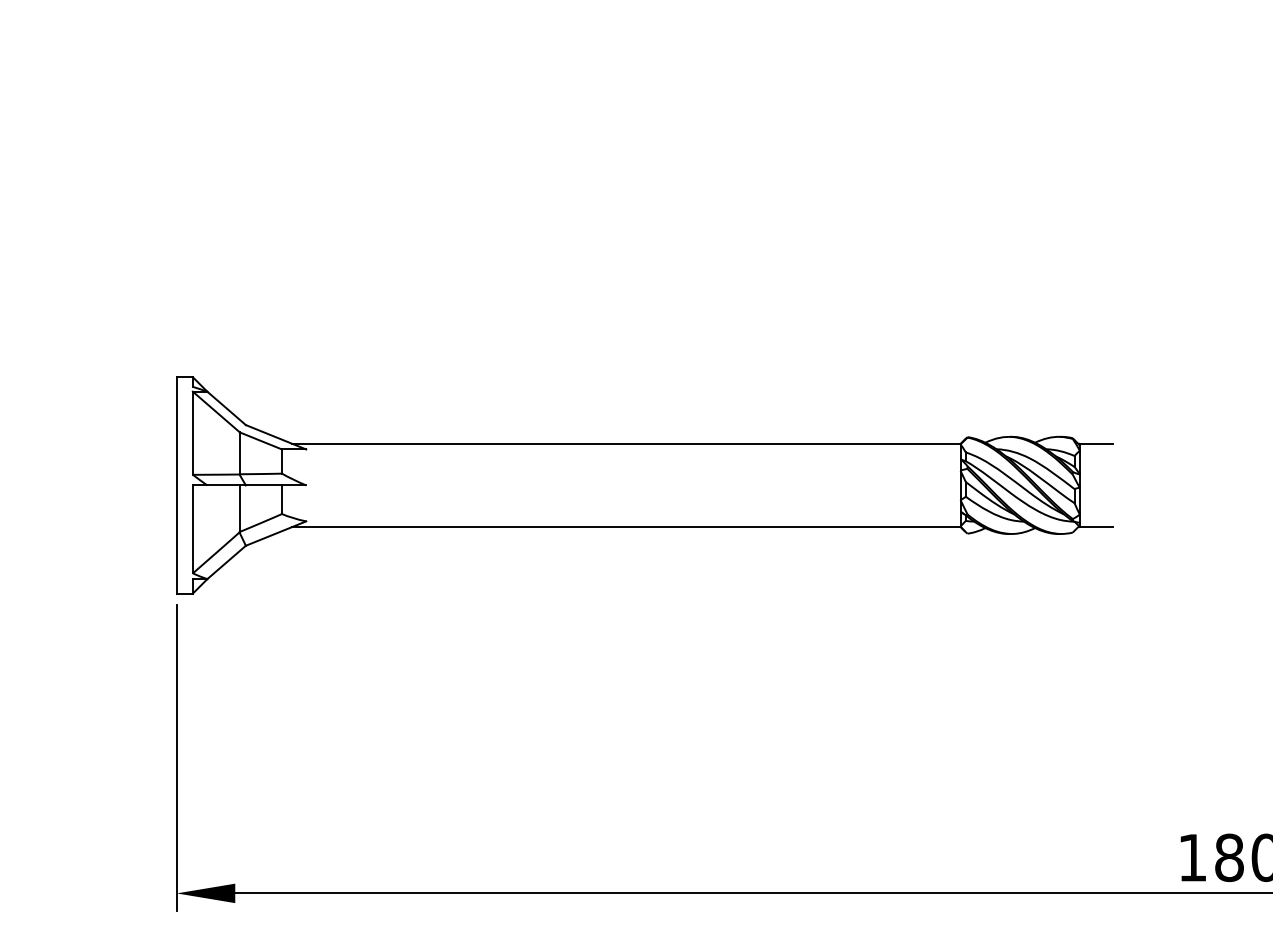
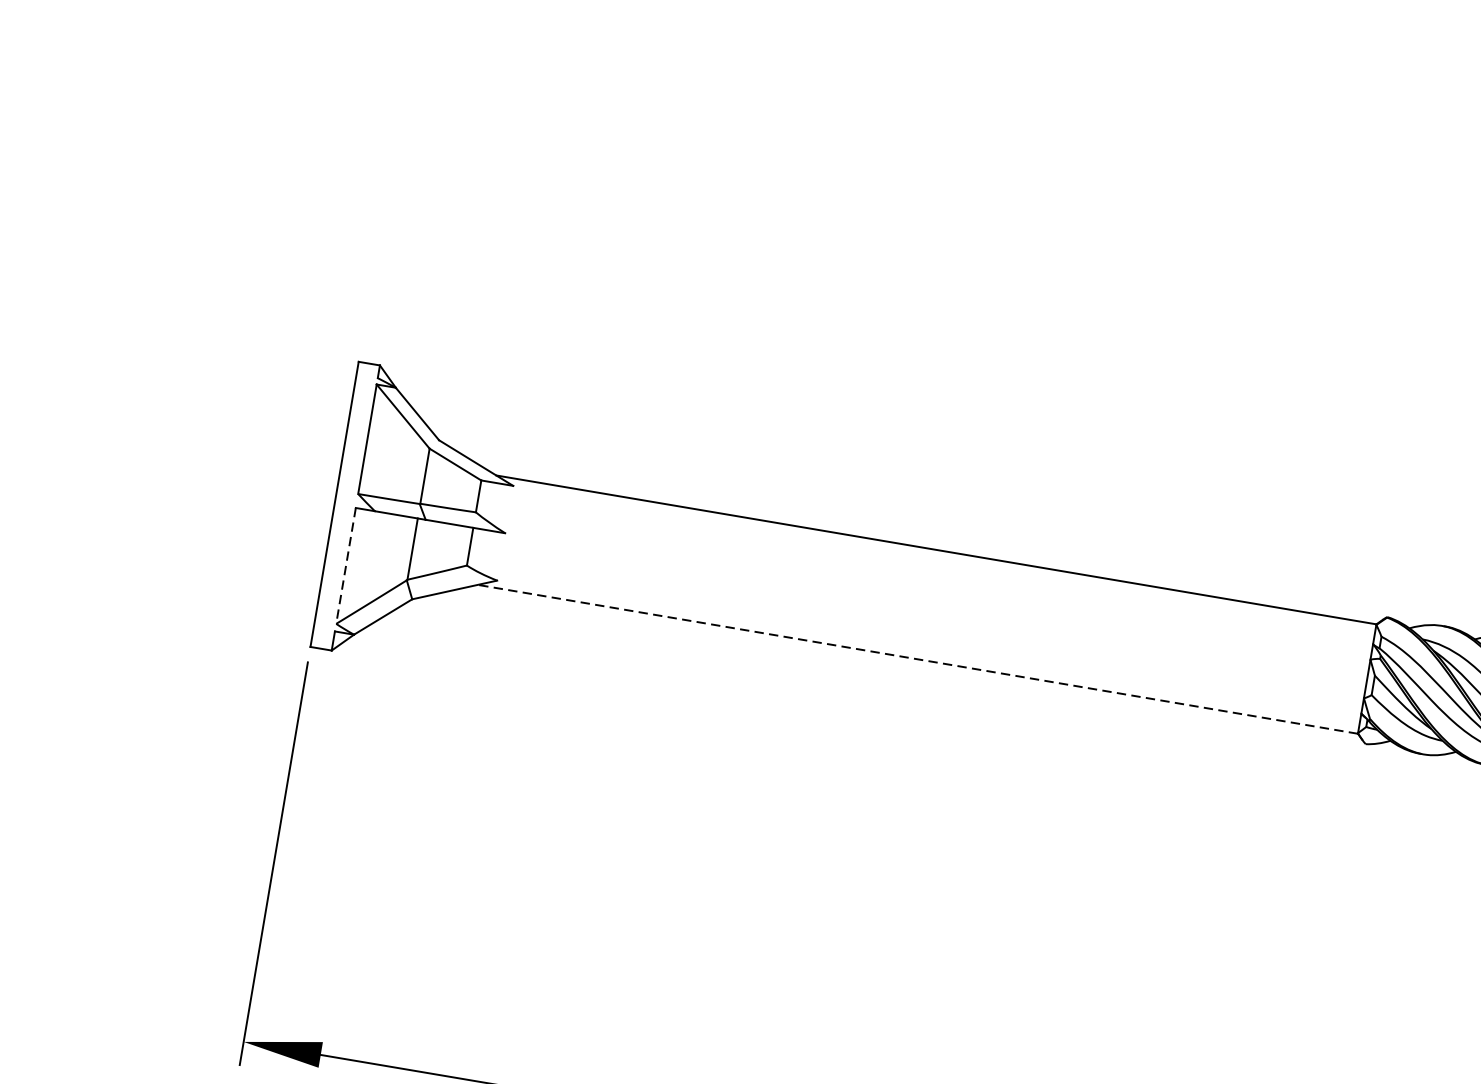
line: (626, 526) -> (917, 658), solid -> dashed
line: (192, 529) -> (345, 565), solid -> dashed

